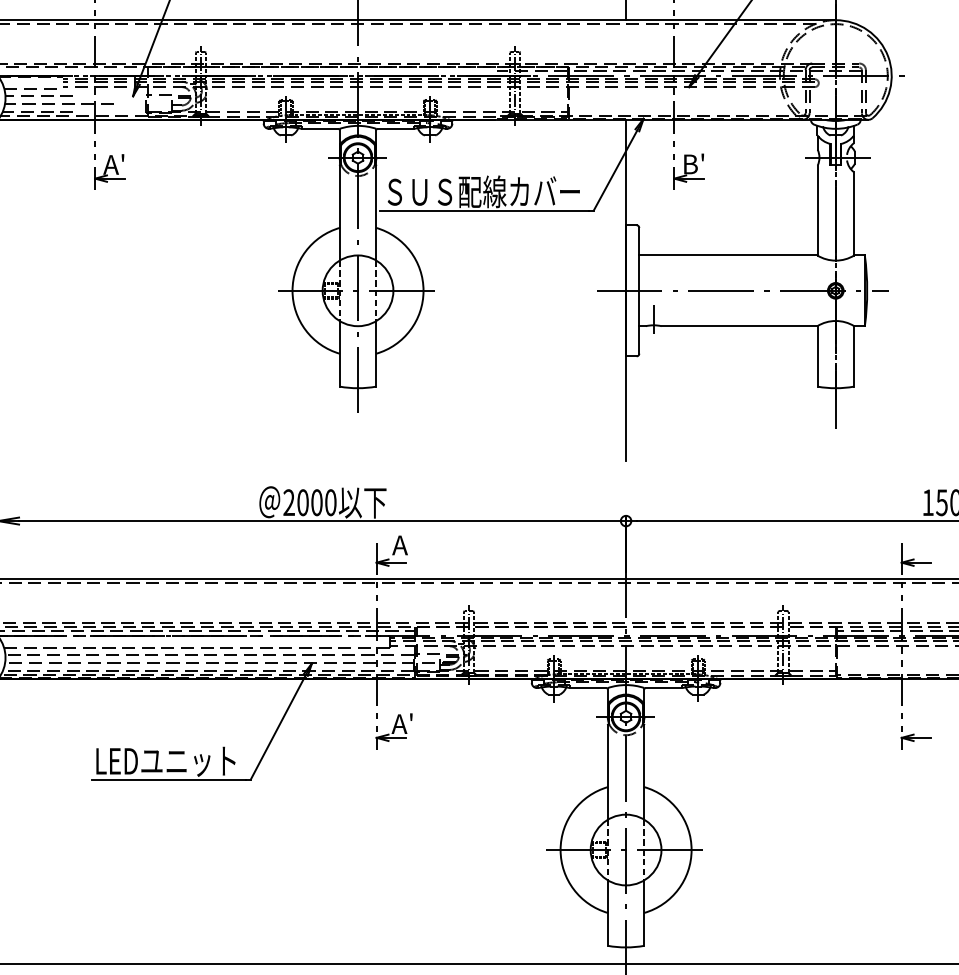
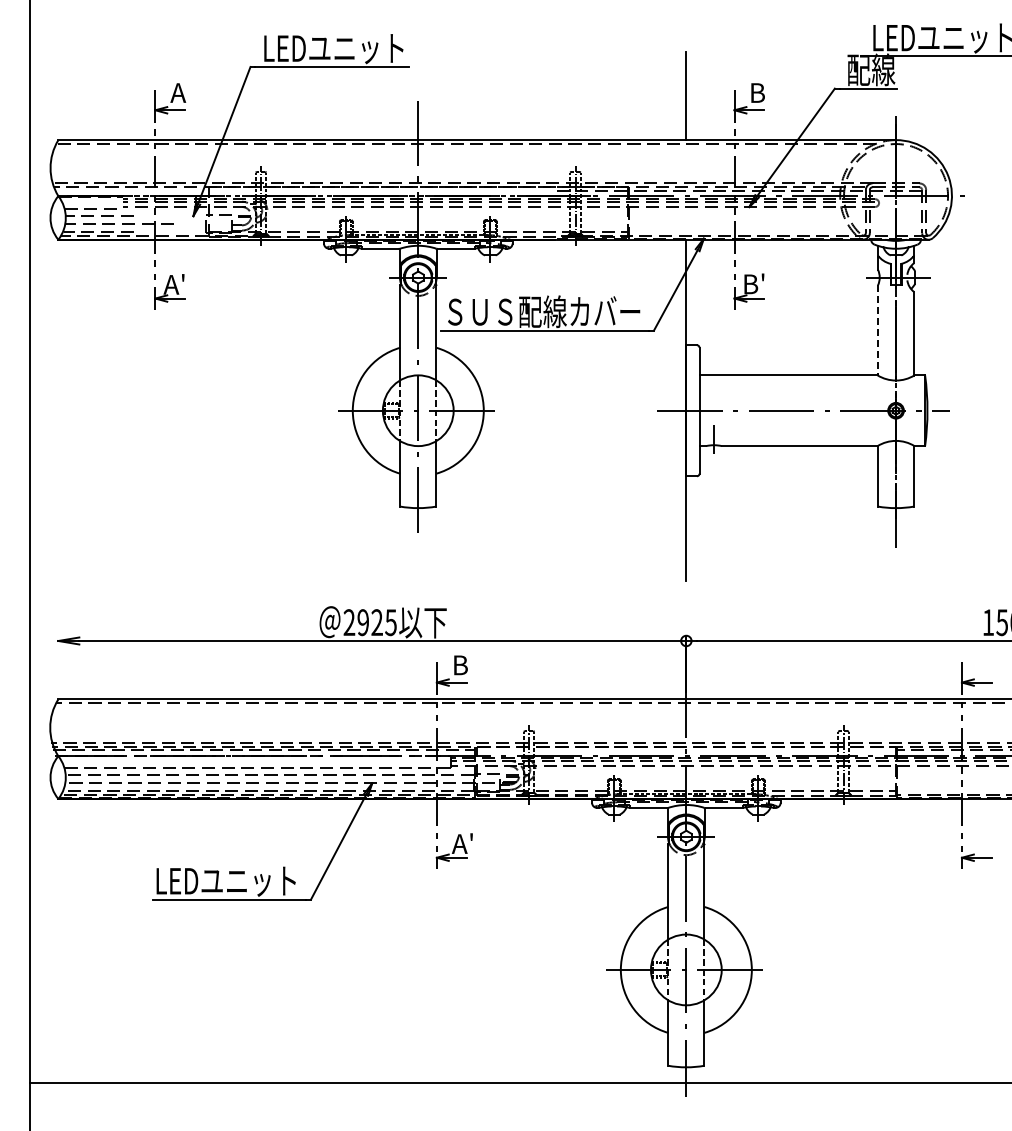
line: (817, 211) -> (877, 331), solid -> dashed
text: (316, 502) -> (376, 622), 2000 -> 2925
text: (400, 545) -> (460, 665), A -> B

